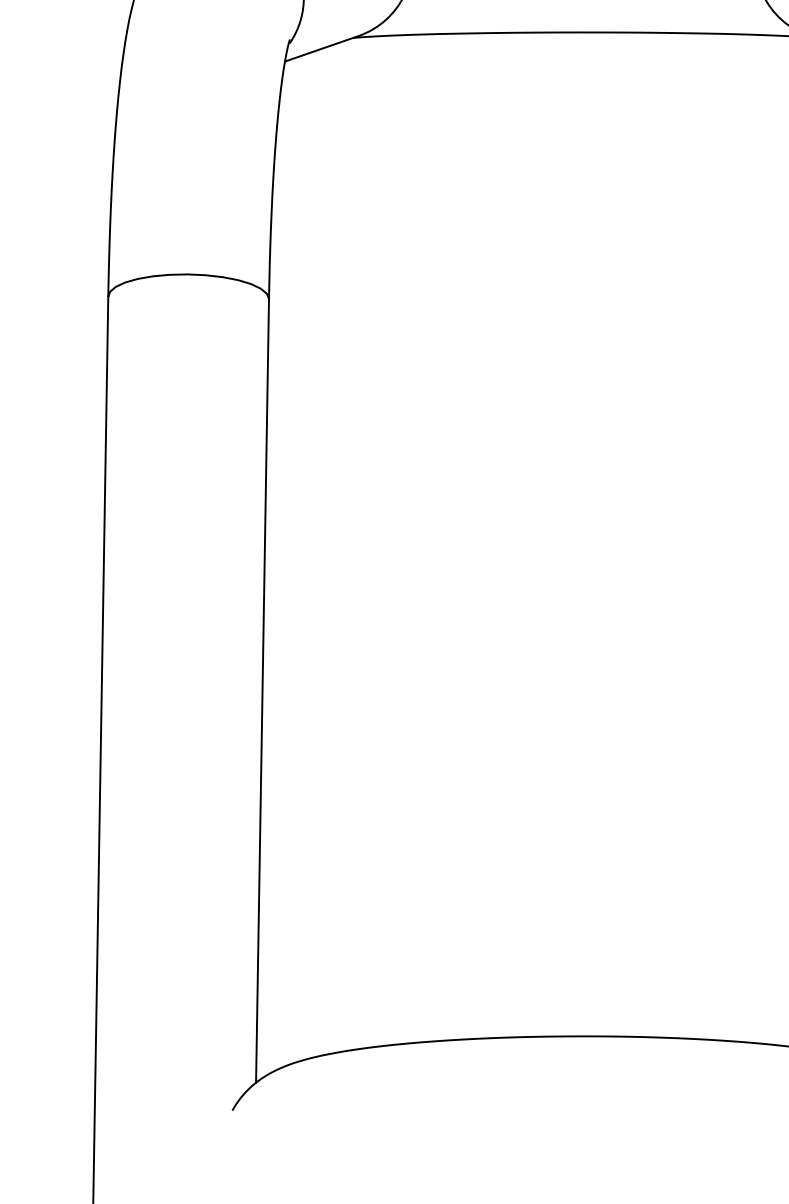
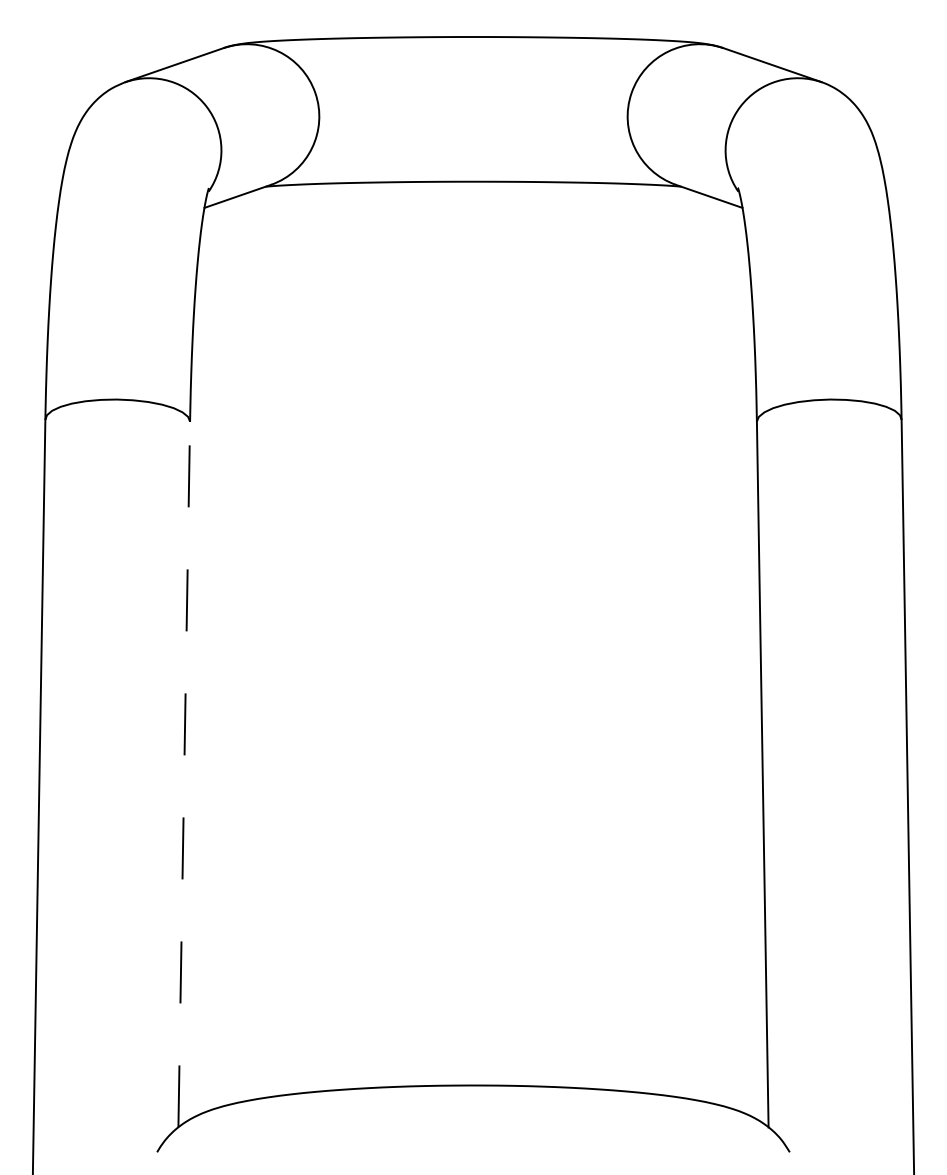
line: (262, 690) -> (184, 774), solid -> dashed

